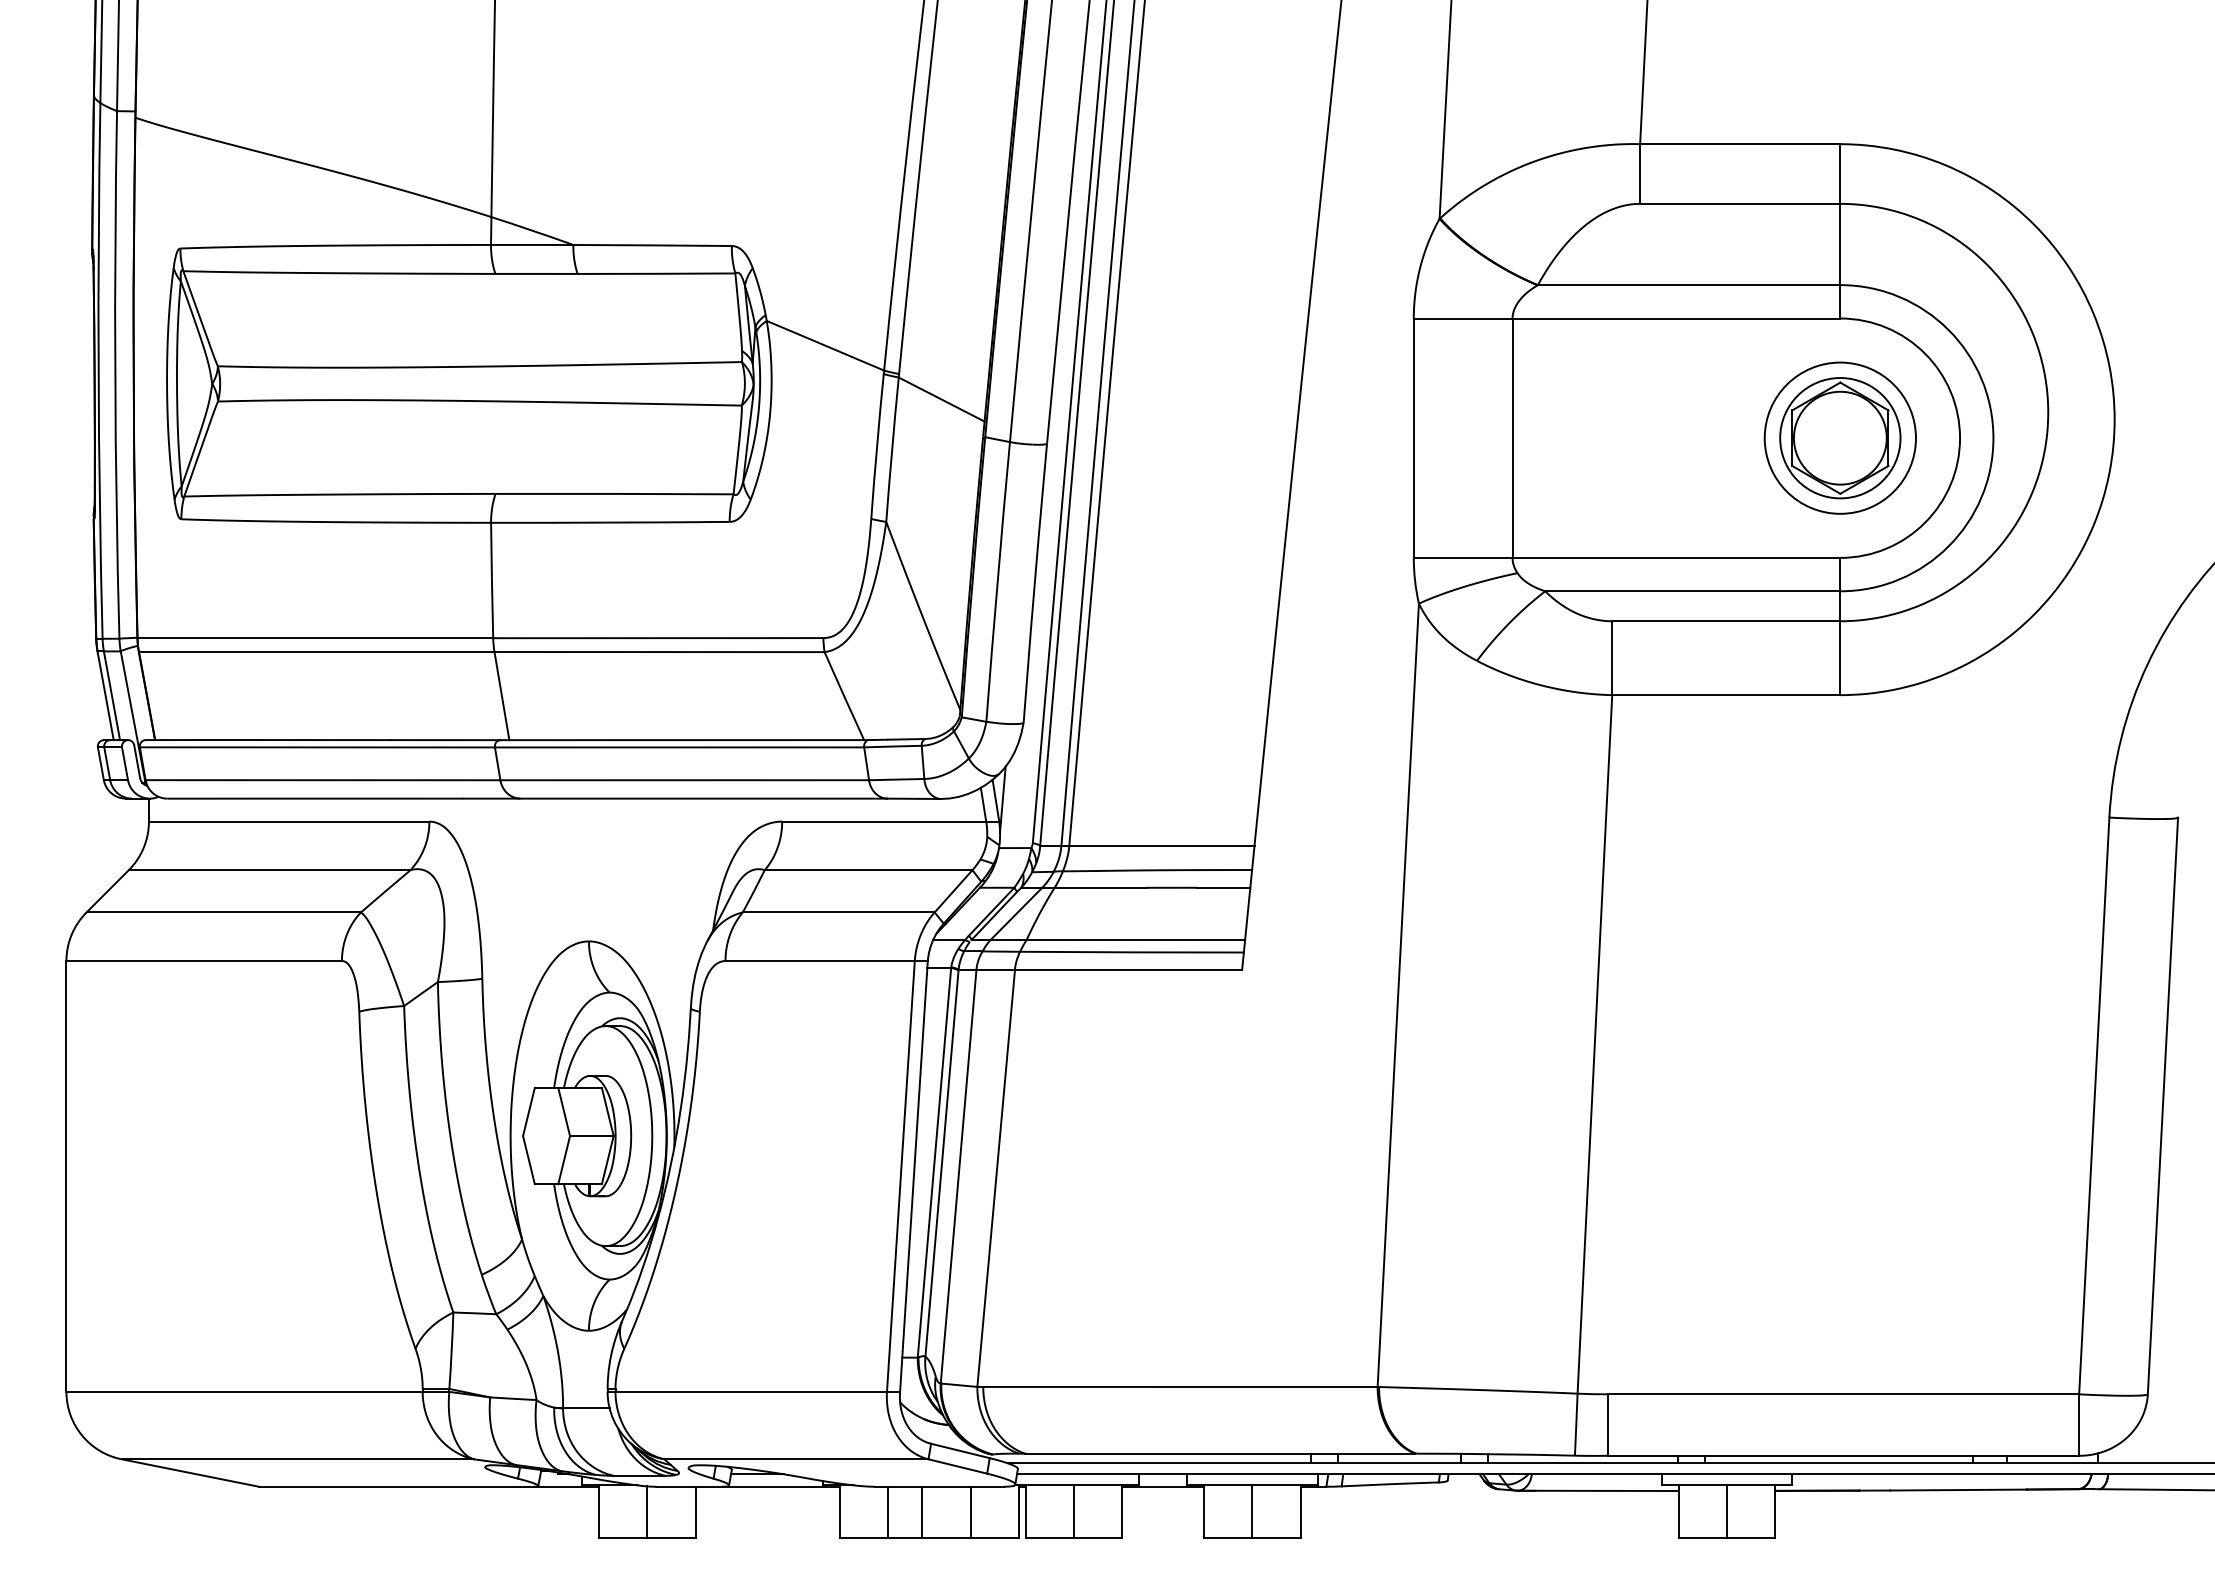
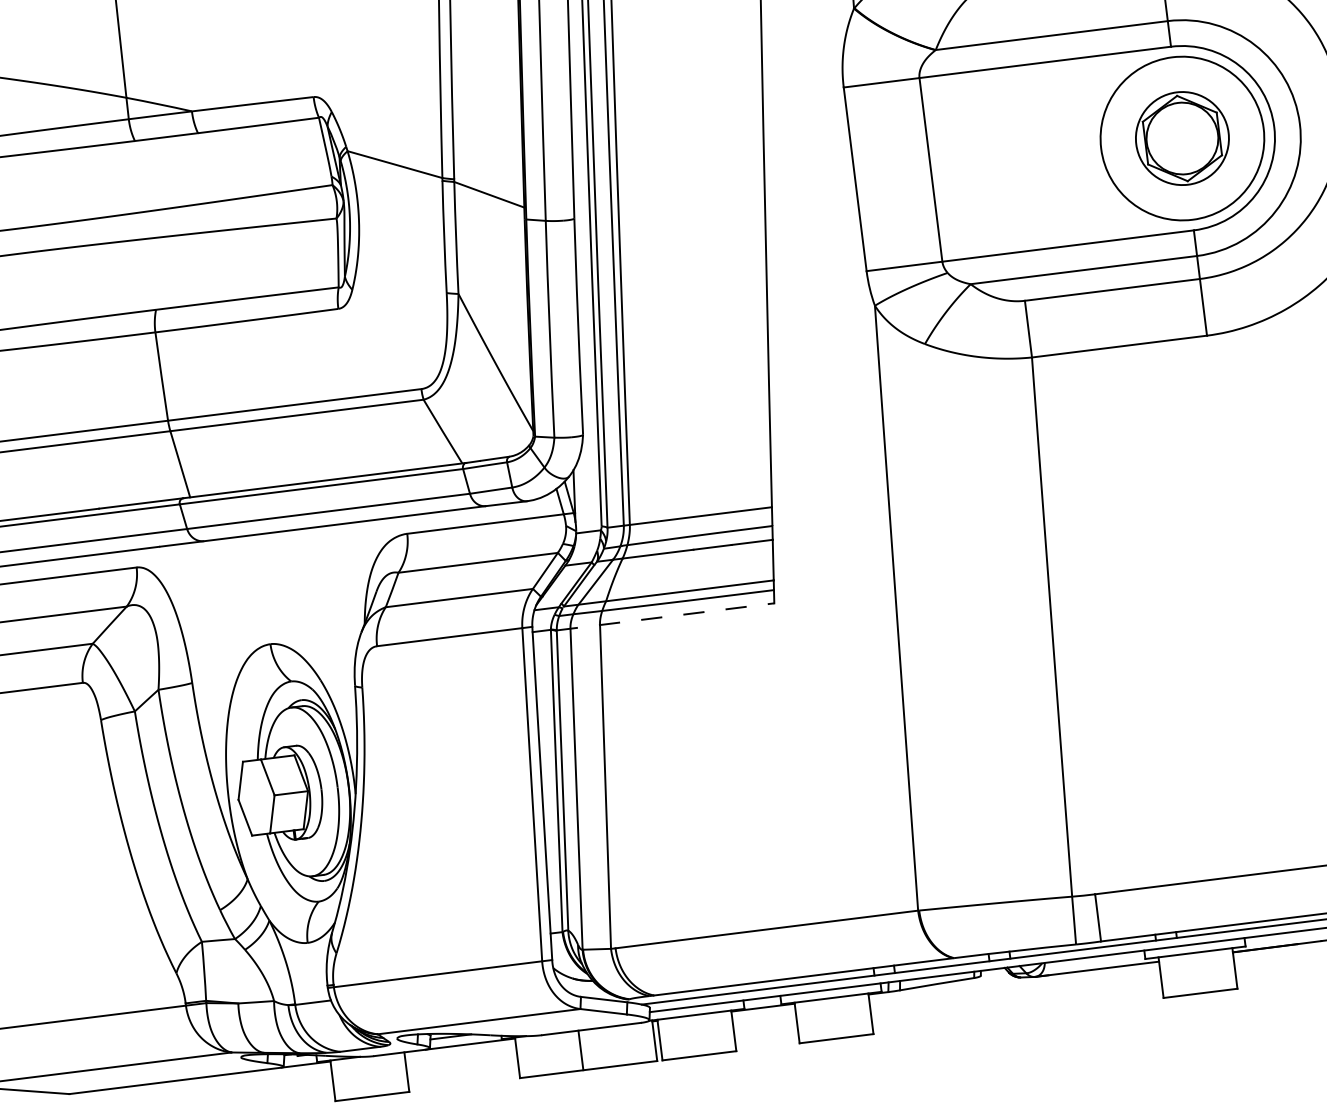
circle: (1839, 437) -> (1181, 138), size x1.4
line: (1100, 969) -> (665, 616), solid -> dashed
line: (1073, 1511) -> (696, 1035), removed
line: (1252, 1511) -> (834, 1018), removed
line: (1726, 1511) -> (1197, 972), removed
line: (647, 1512) -> (369, 1076), removed
line: (888, 1512) -> (554, 1053), removed
line: (970, 1512) -> (617, 1045), removed

